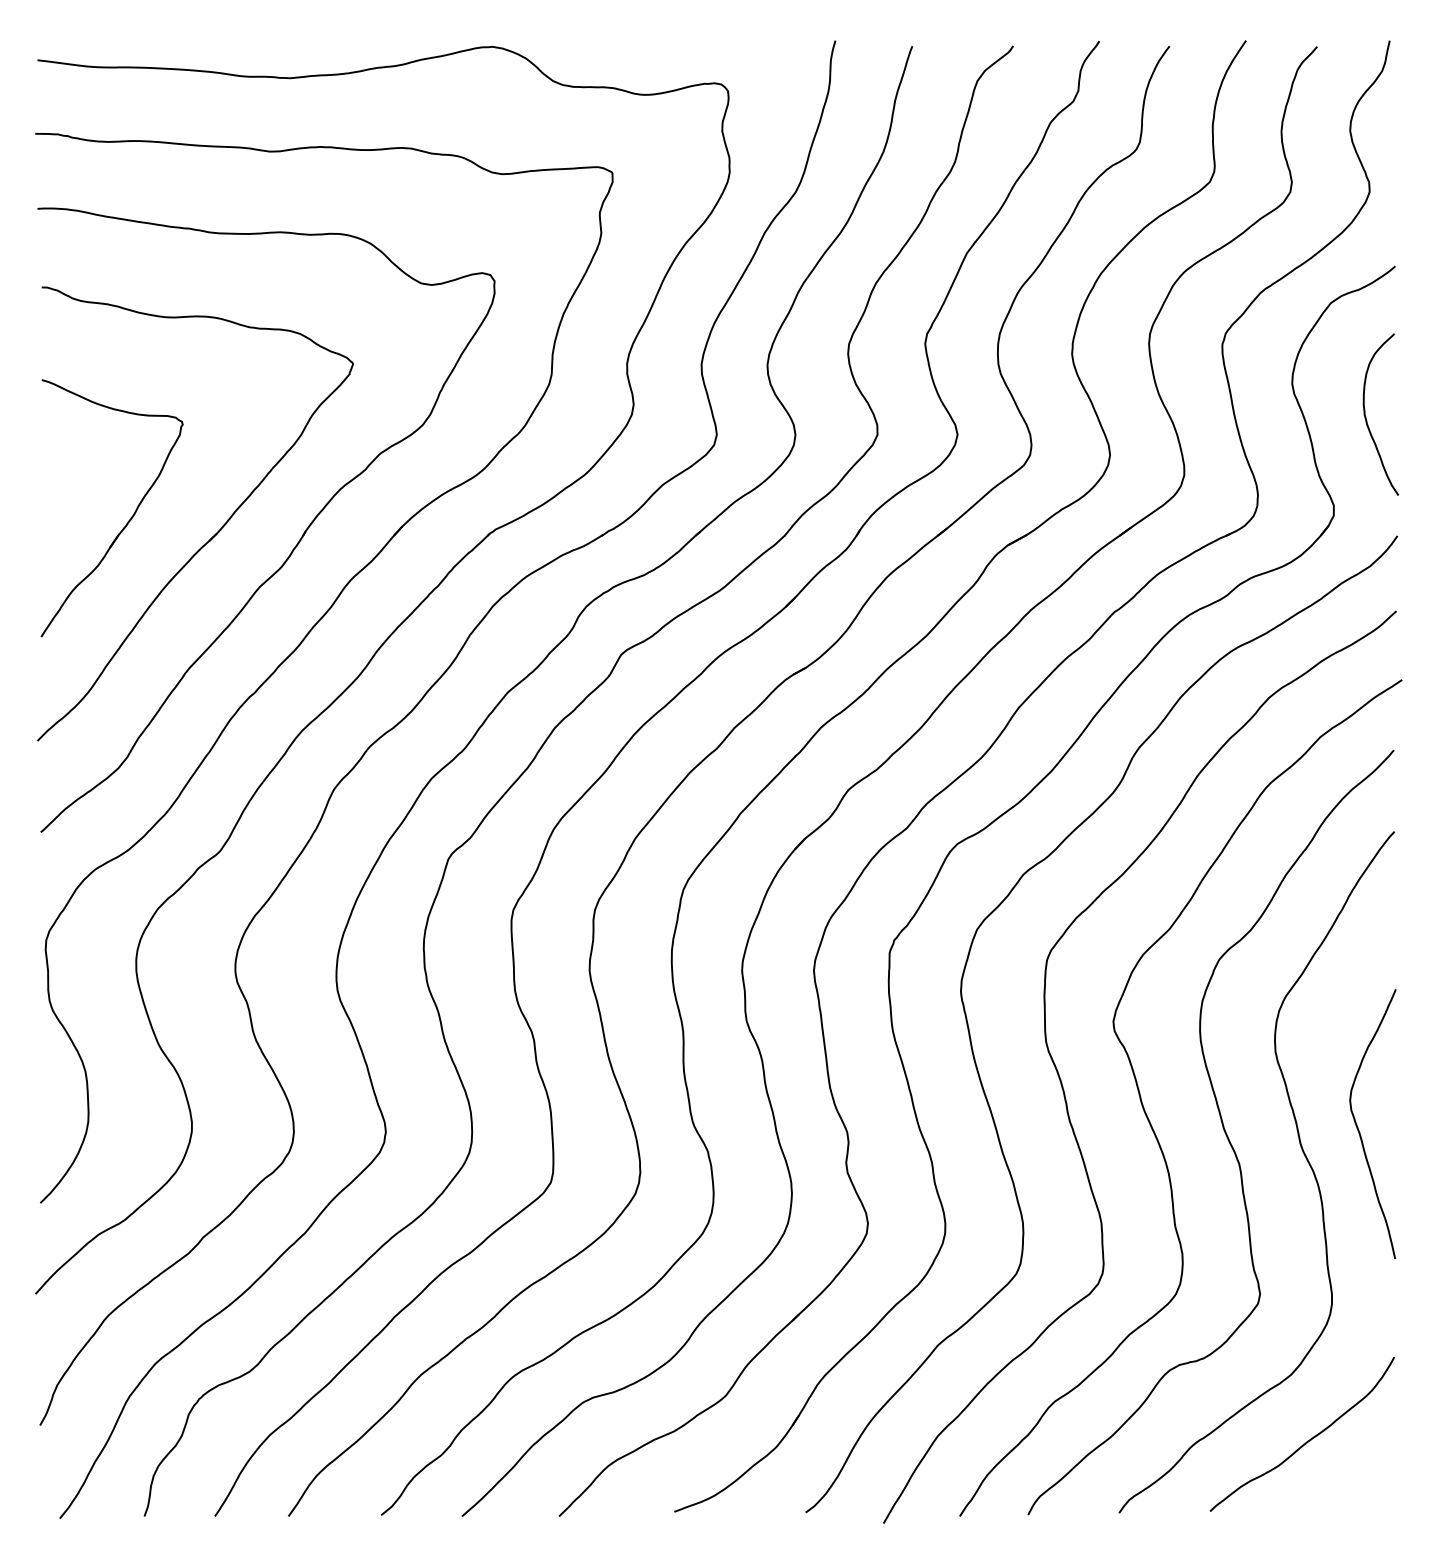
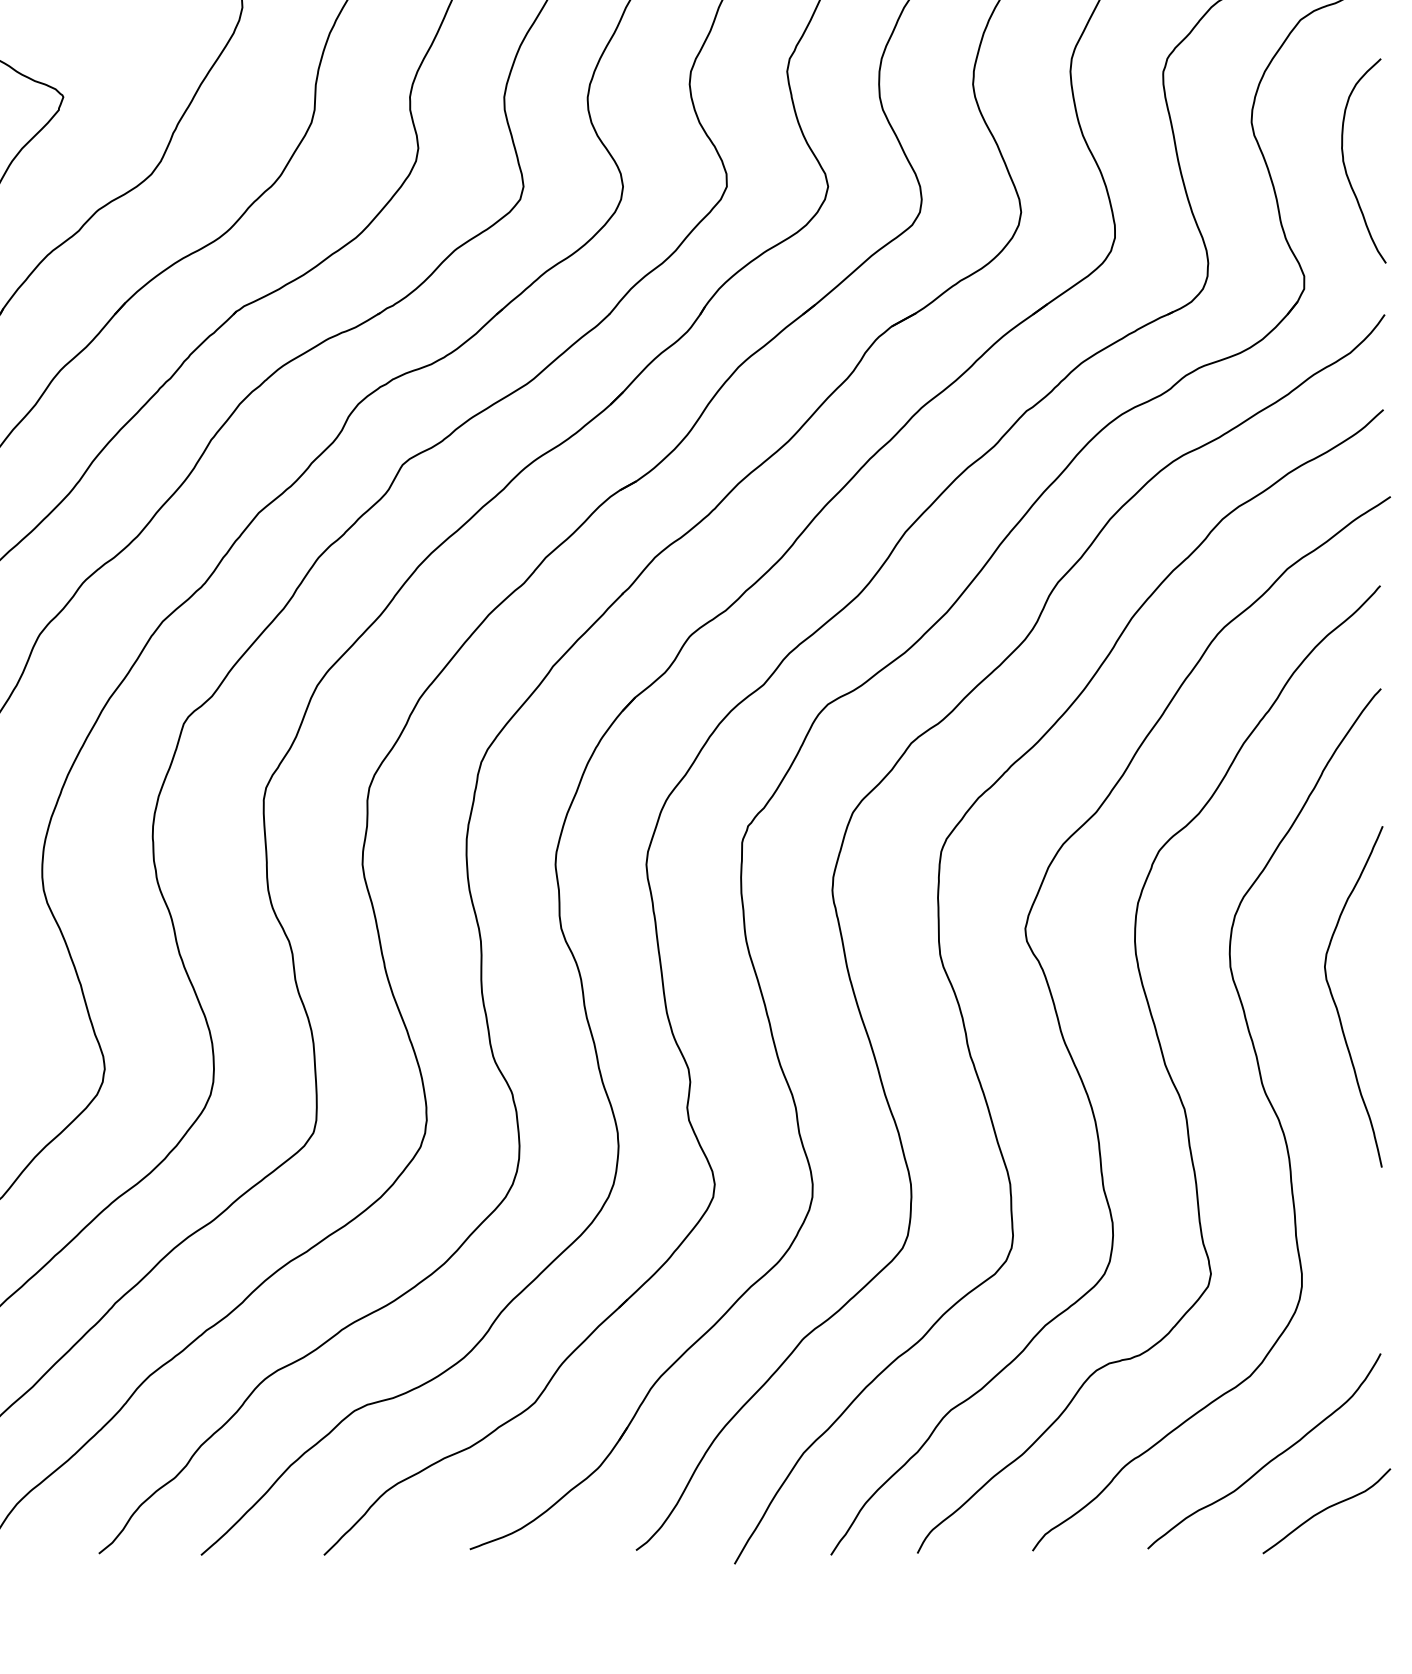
curve: (1359, 1129) -> (1336, 1003), moved
curve: (1351, 1480) -> (1326, 1509), added

